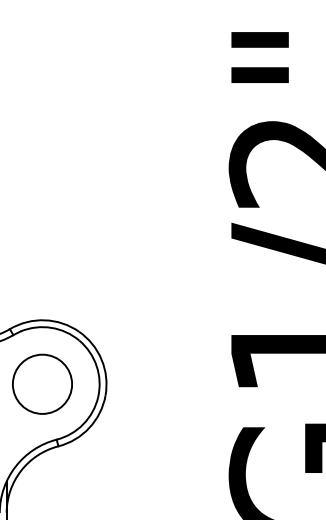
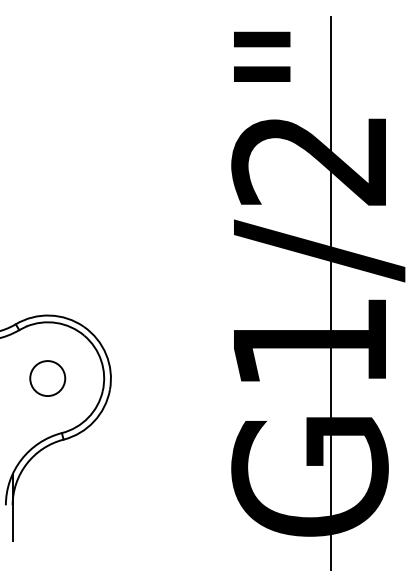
part: (42, 384) -> (47, 378), size x0.6

